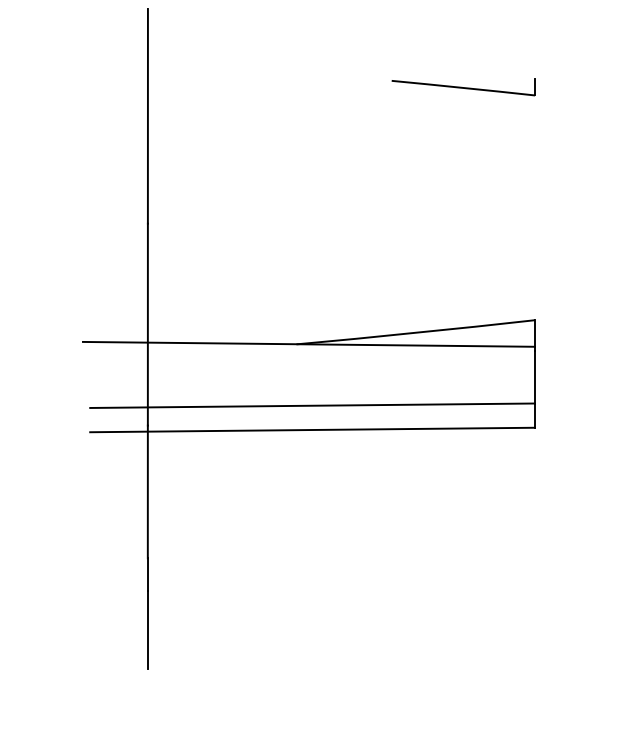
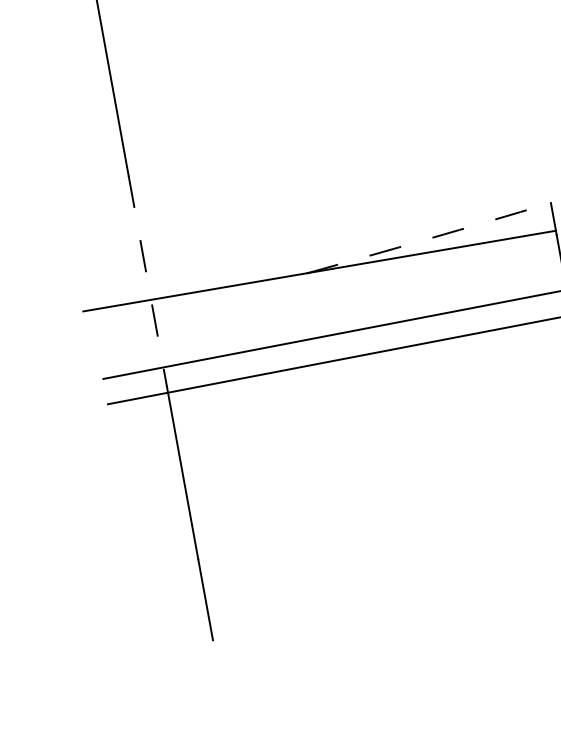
line: (147, 324) -> (147, 280), solid -> dashed
arc: (415, 332) -> (428, 238), solid -> dashed

